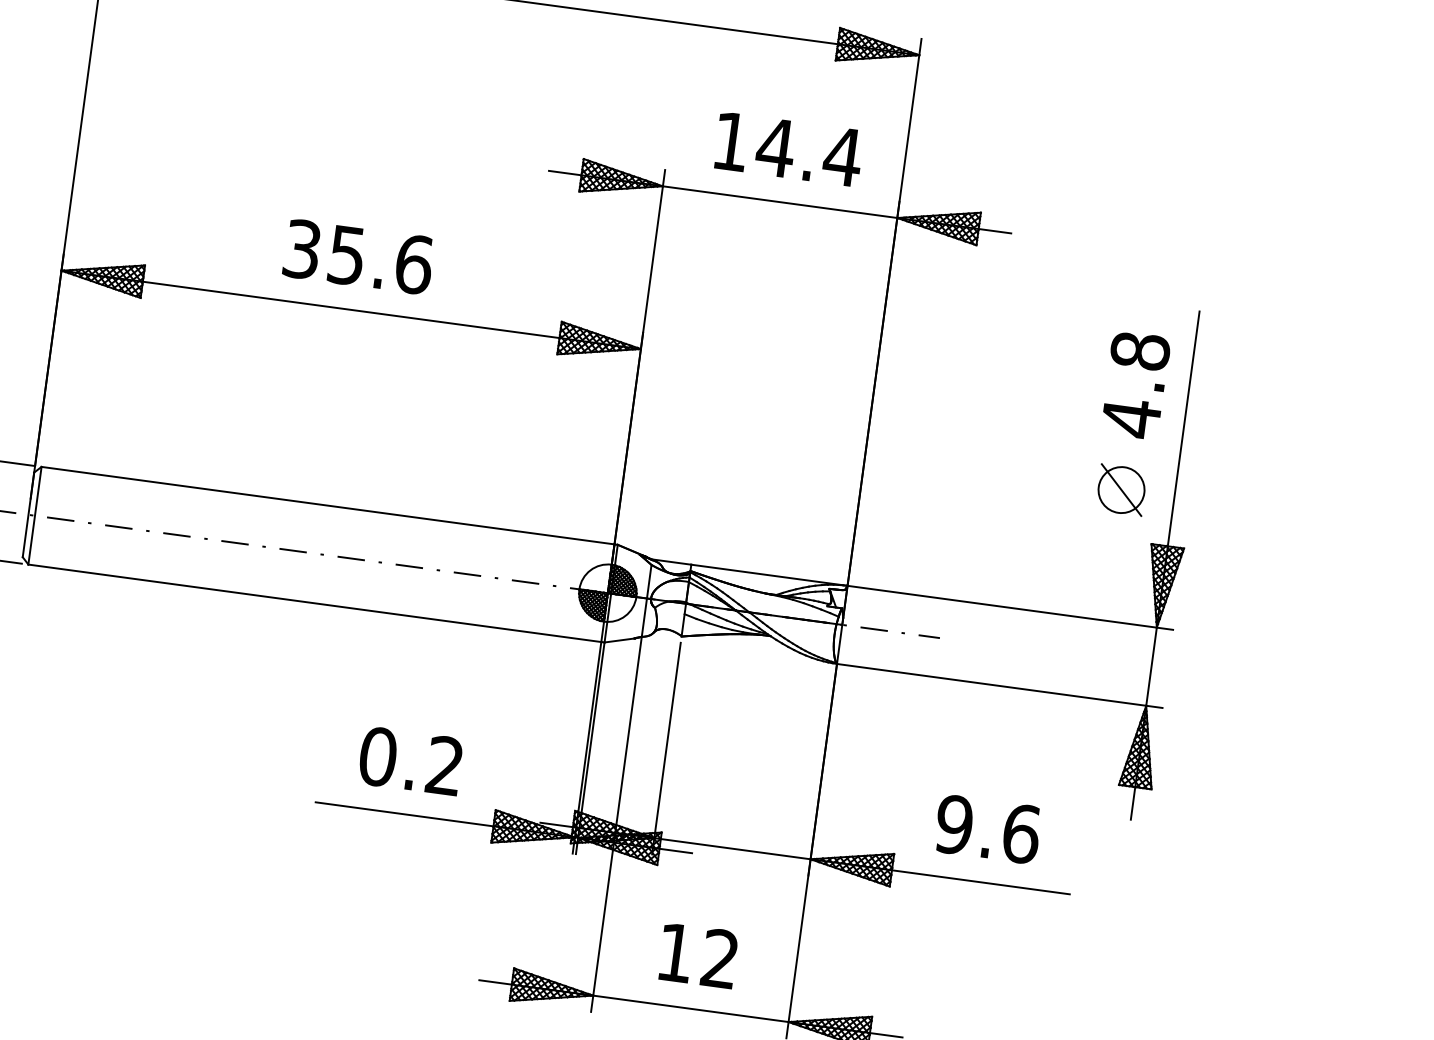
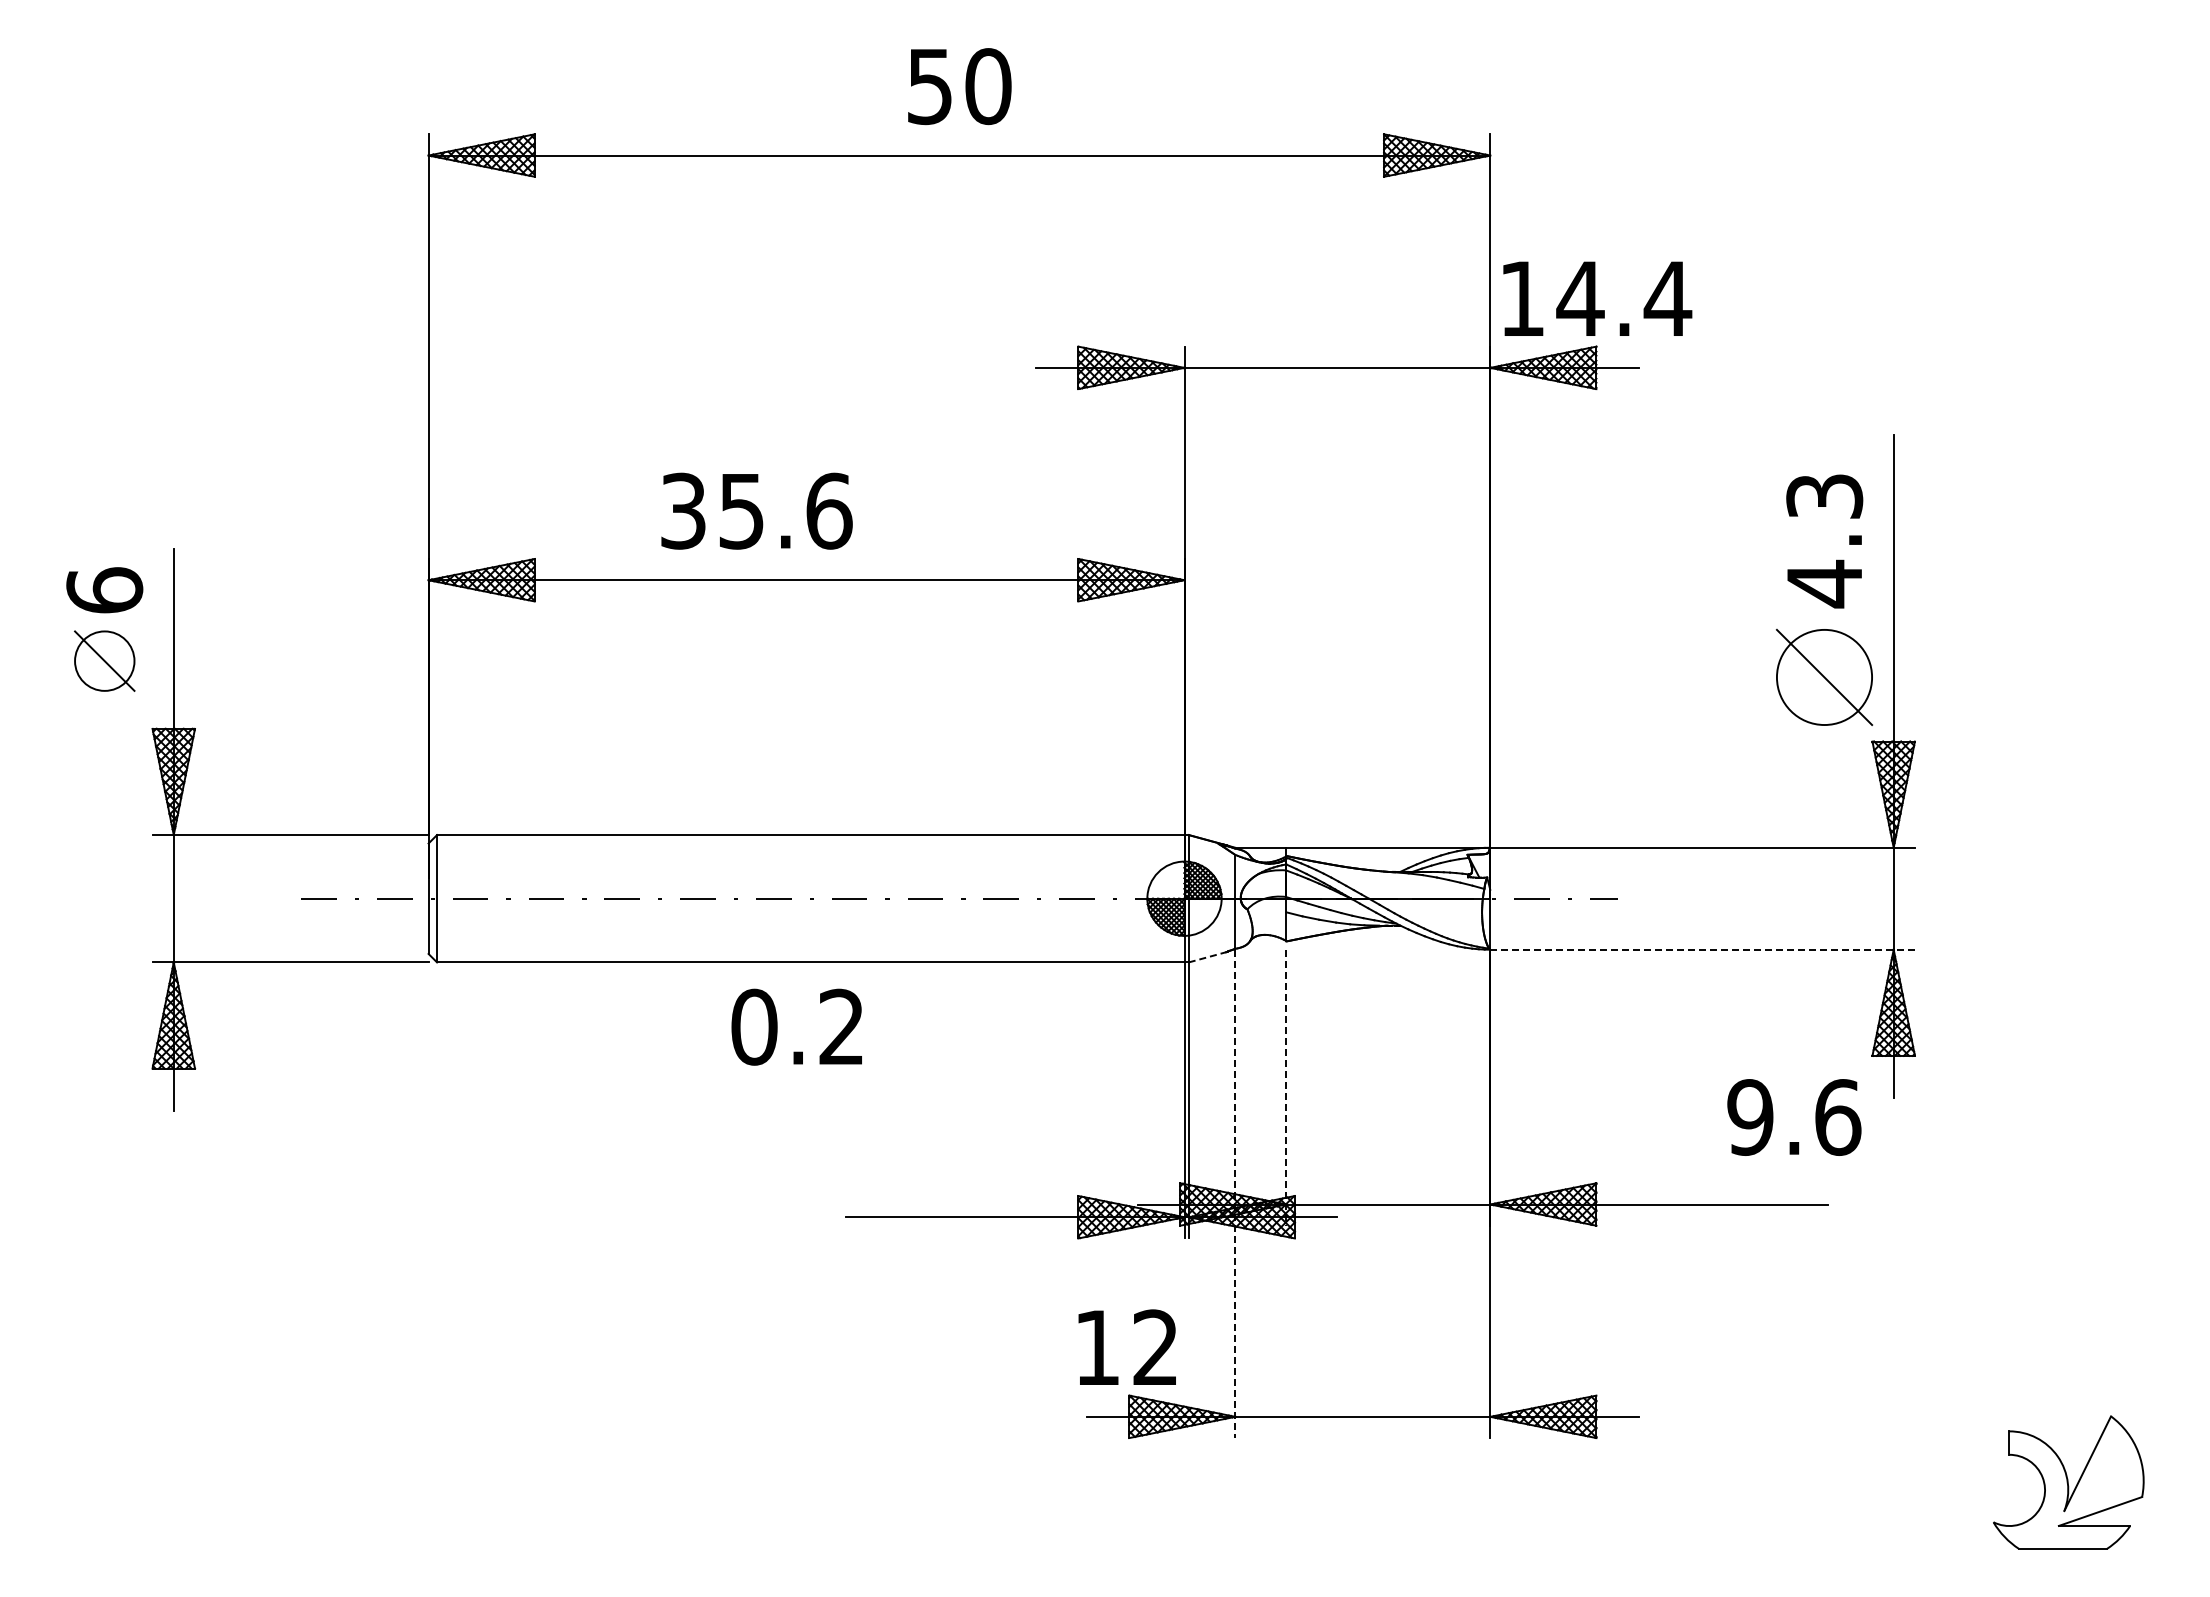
text: (788, 149) -> (1597, 298), moved
text: (358, 256) -> (756, 510), moved
text: (1140, 351) -> (1824, 496), 4.8 -> 4.3
part: (1121, 489) -> (1824, 677), size x1.6
line: (619, 640) -> (1207, 957), solid -> dashed
line: (1000, 685) -> (1703, 949), solid -> dashed
line: (666, 749) -> (1286, 1088), solid -> dashed
text: (410, 760) -> (796, 1026), moved
line: (616, 825) -> (1235, 1194), solid -> dashed
text: (988, 829) -> (1794, 1117), moved
text: (697, 954) -> (1126, 1346), moved

